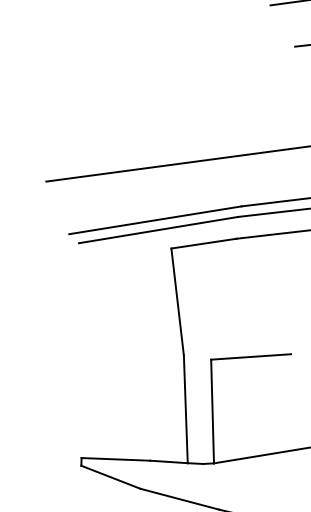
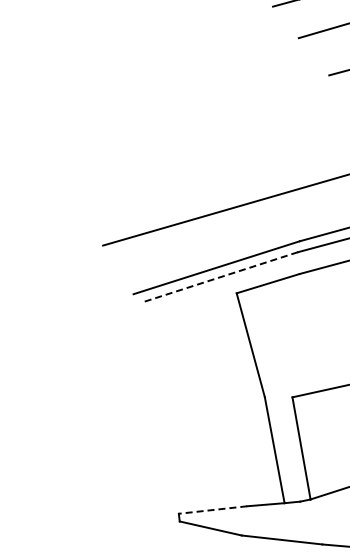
line: (158, 229) -> (221, 276), solid -> dashed
line: (115, 459) -> (212, 510), solid -> dashed

